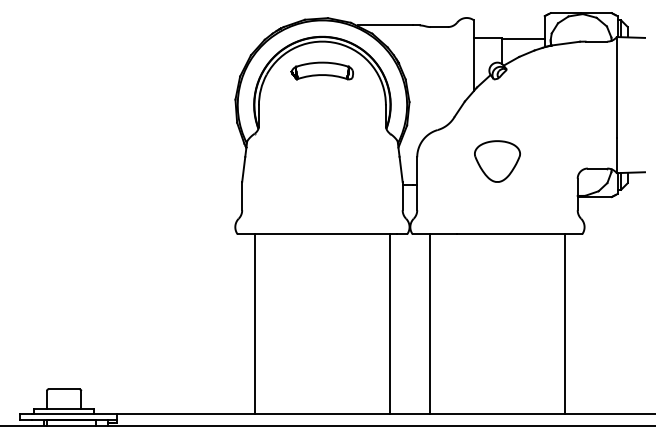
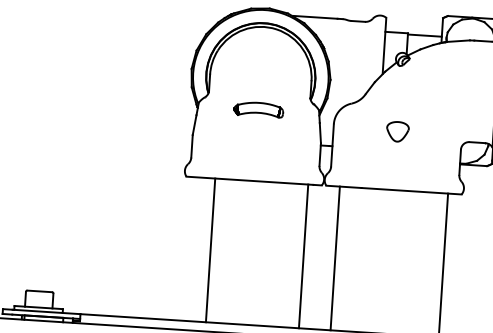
part: (321, 70) -> (258, 109), moved
part: (497, 161) -> (397, 131), size x0.6
line: (254, 324) -> (210, 250), moved

